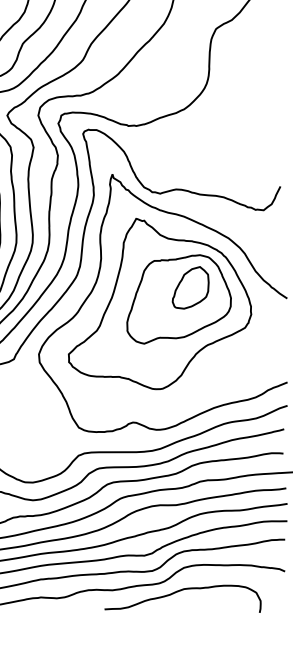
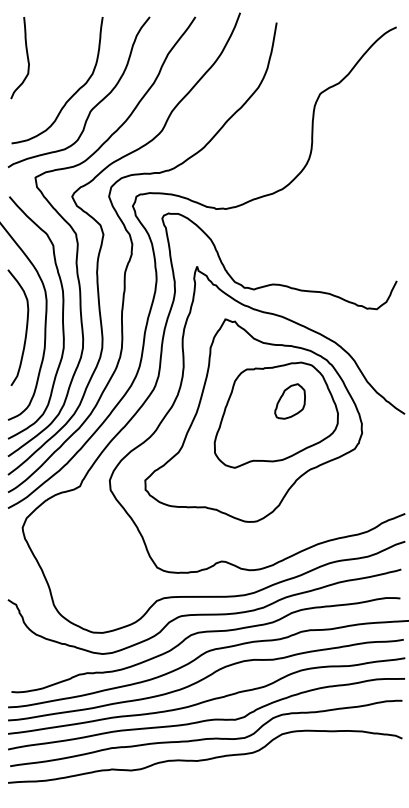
part: (190, 287) -> (289, 401), size x0.7
curve: (180, 591) -> (277, 762), removed

